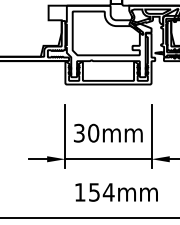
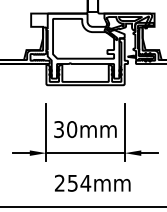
text: (79, 191) -> (59, 182), 154mm -> 254mm

